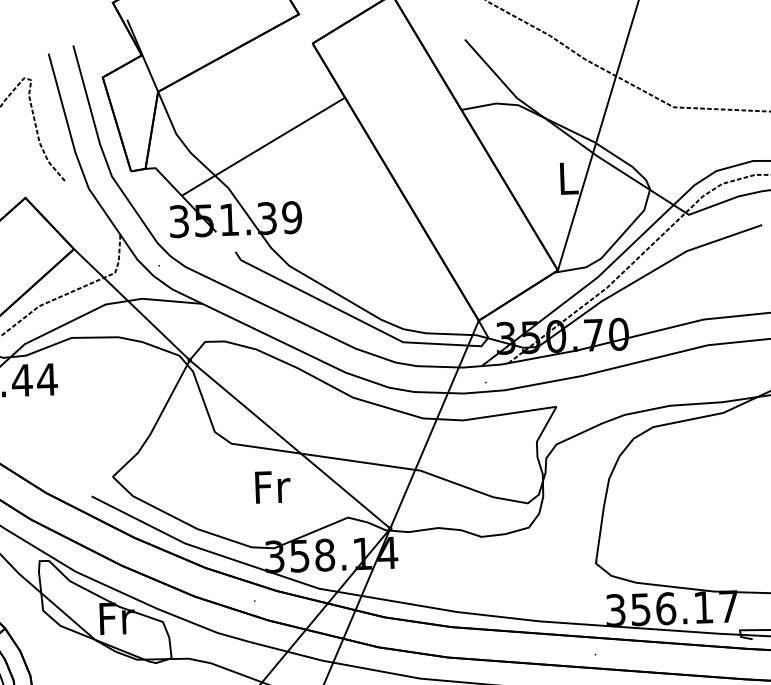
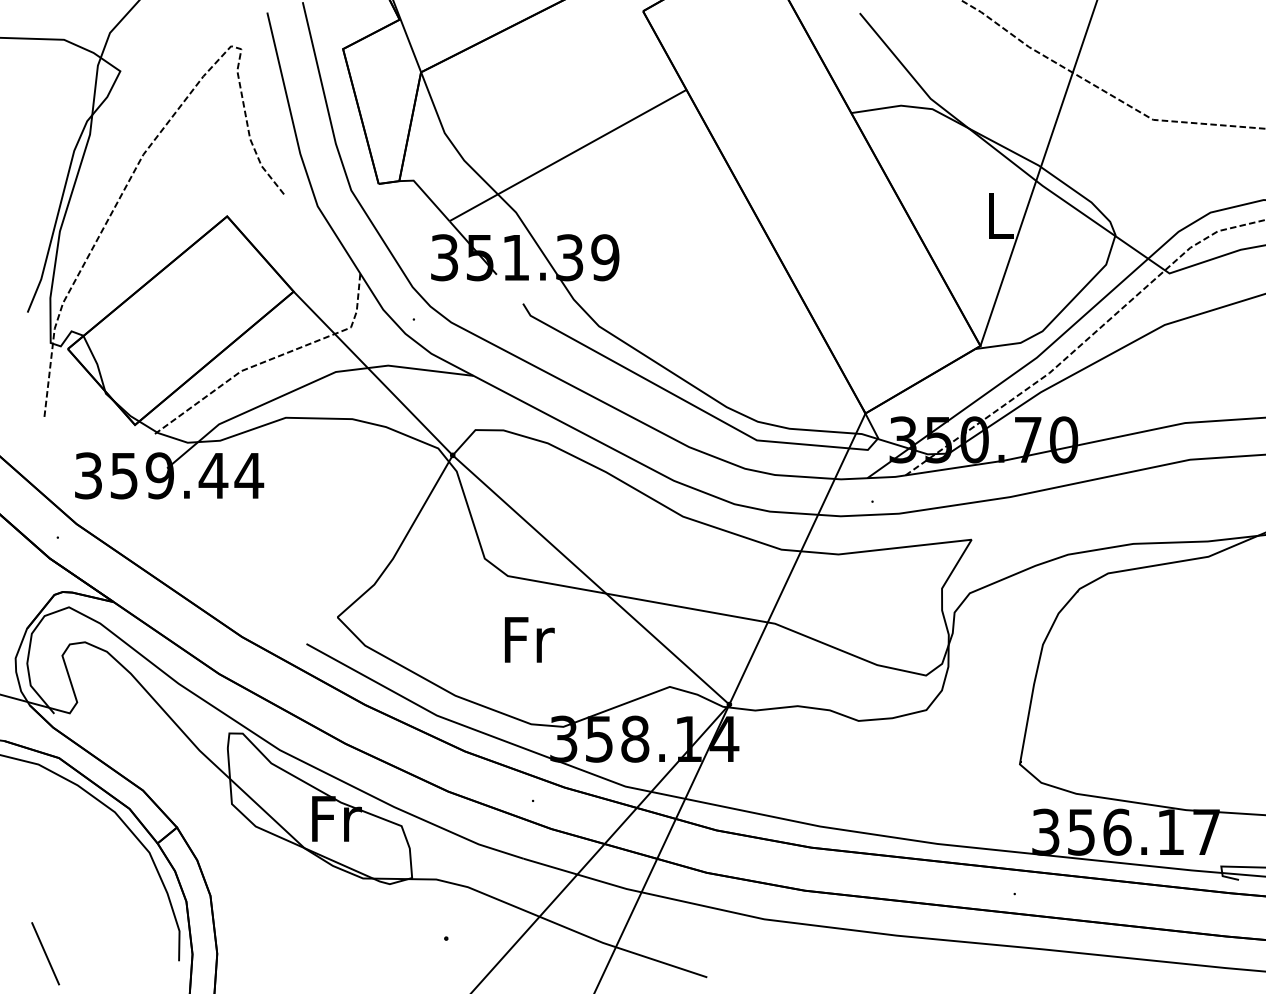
text: (272, 486) -> (529, 639), moved

